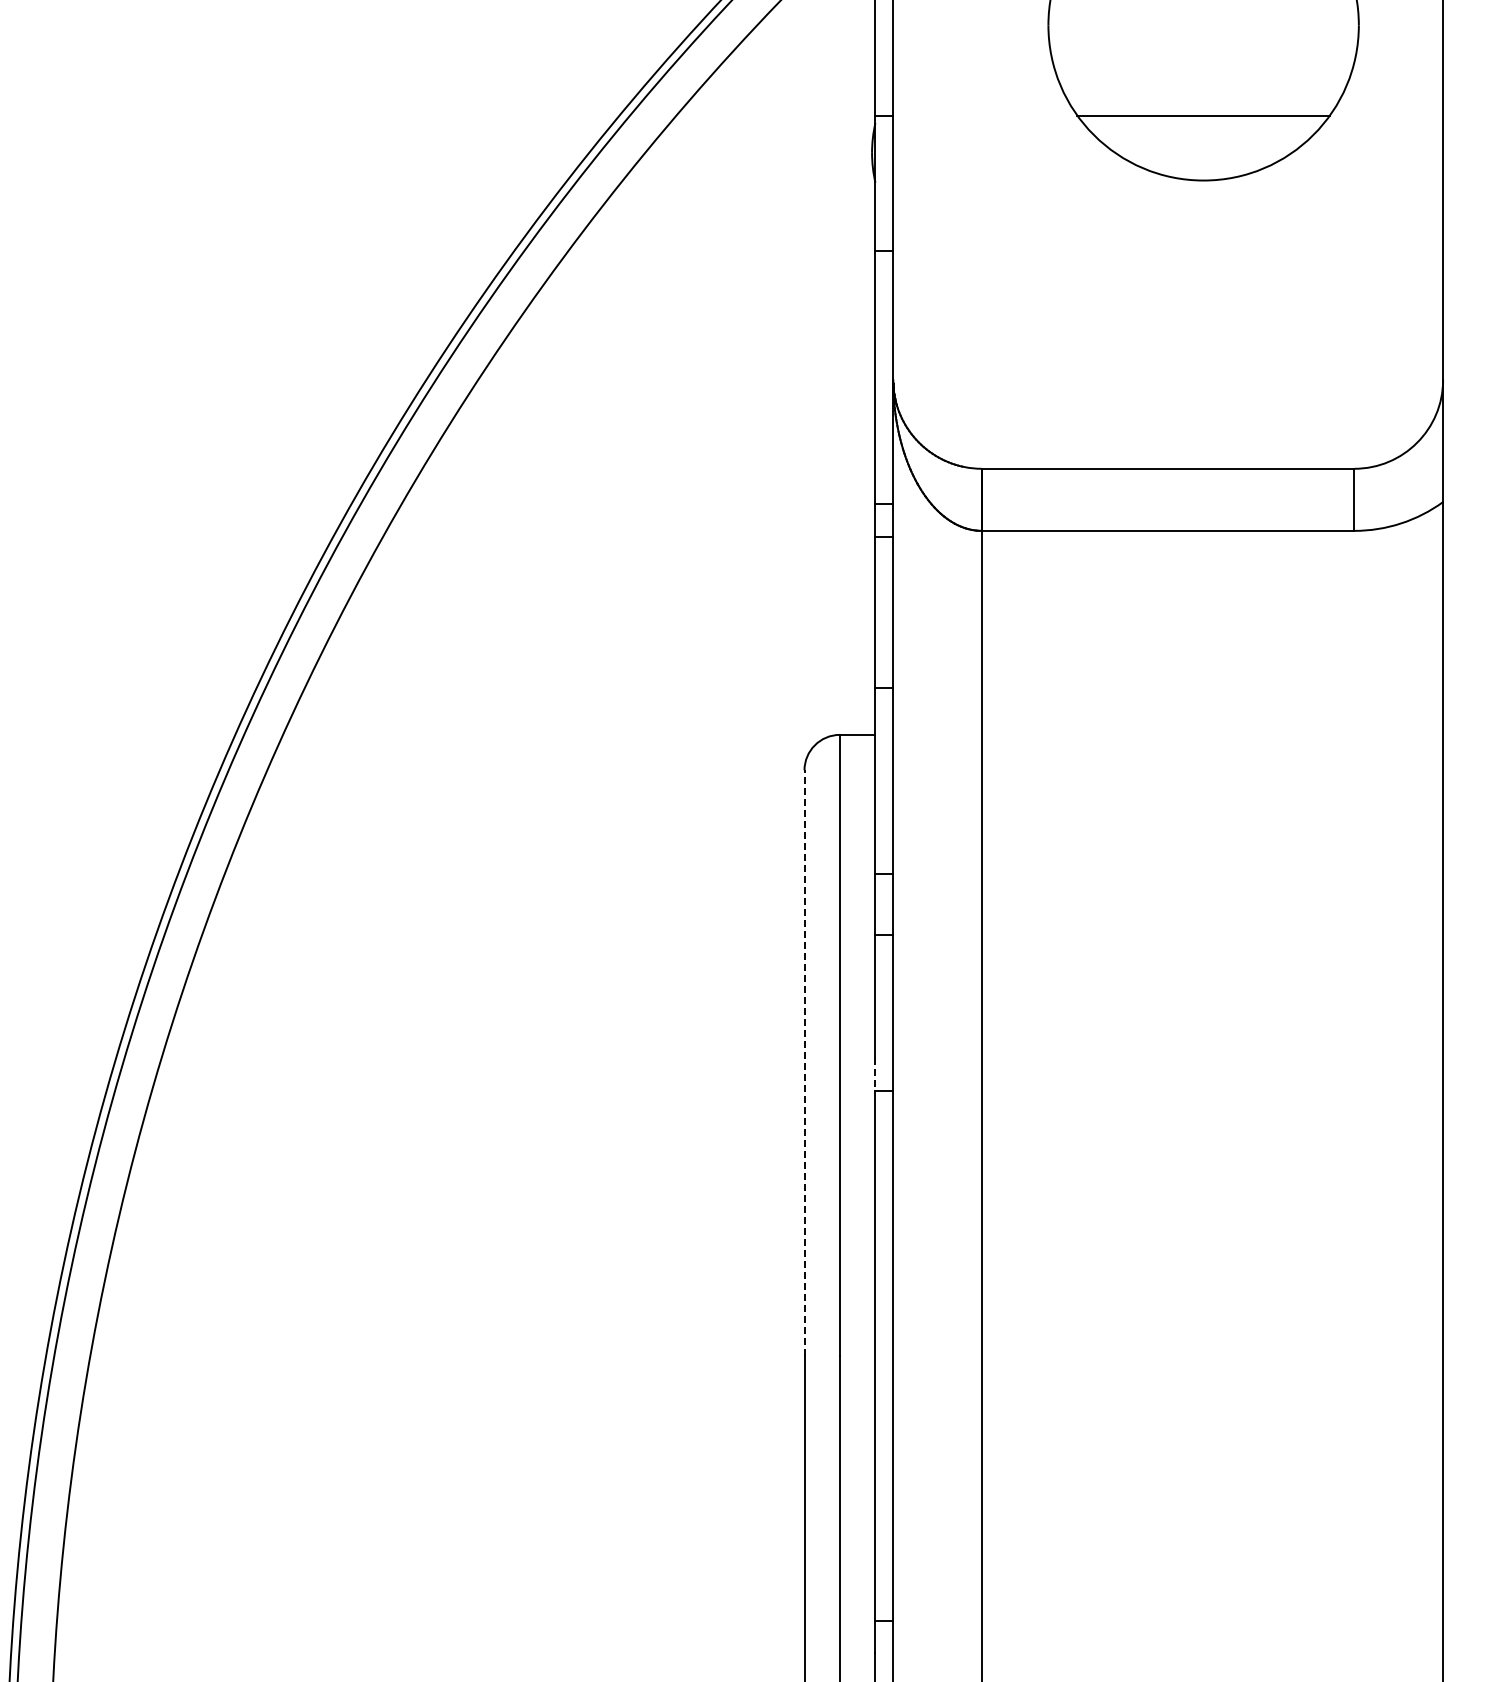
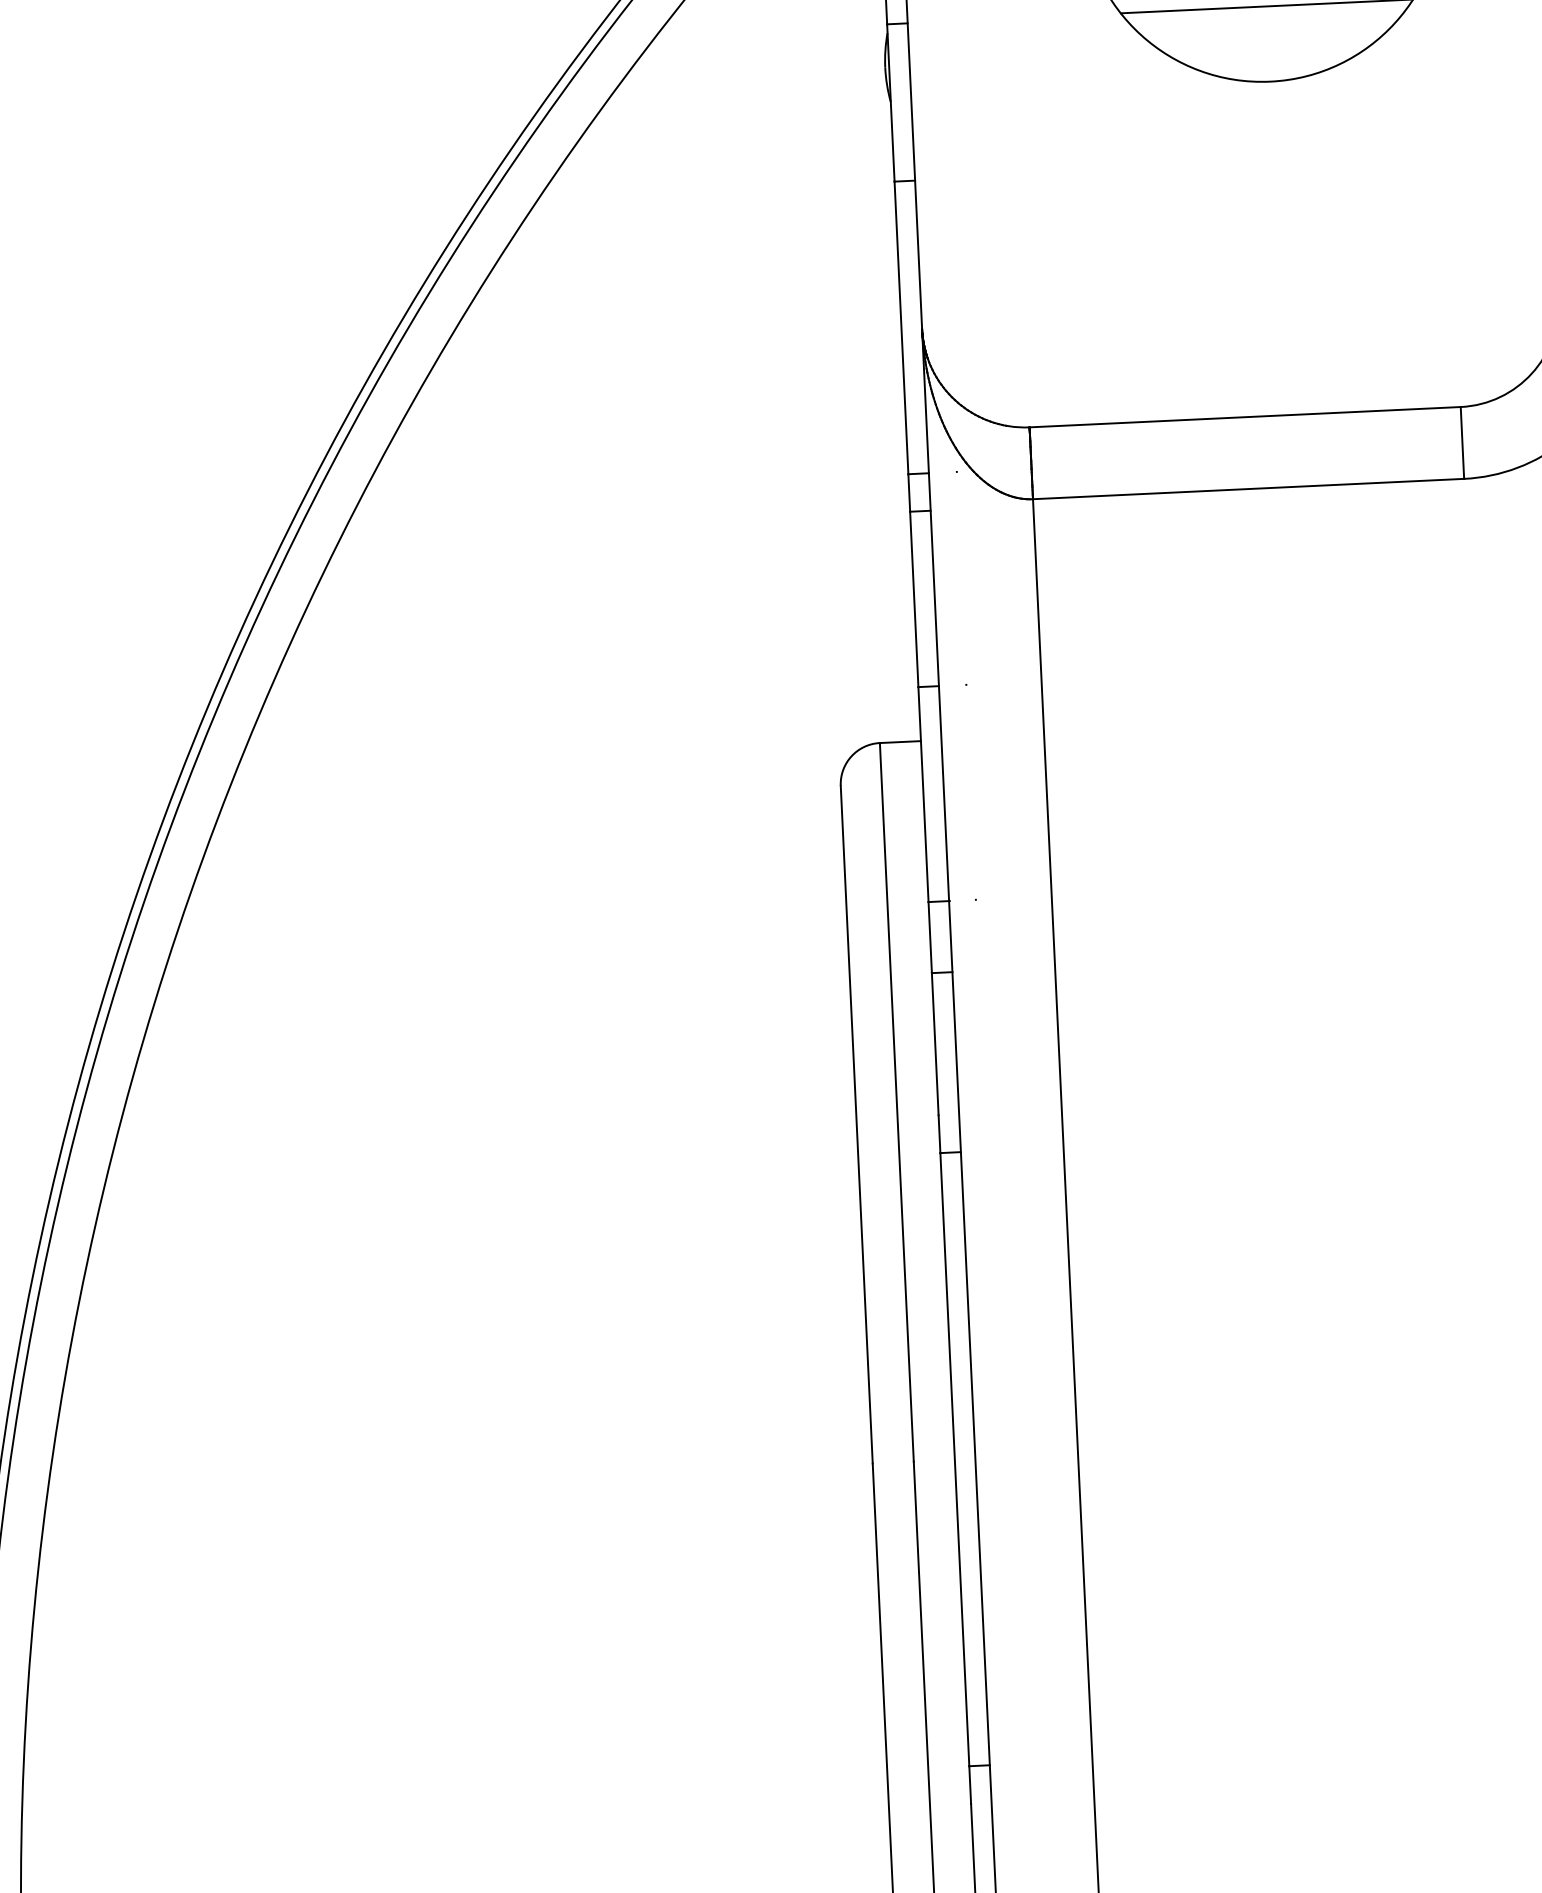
line: (804, 1063) -> (856, 1125), dashed -> solid
line: (875, 1075) -> (939, 1135), dashed -> solid

